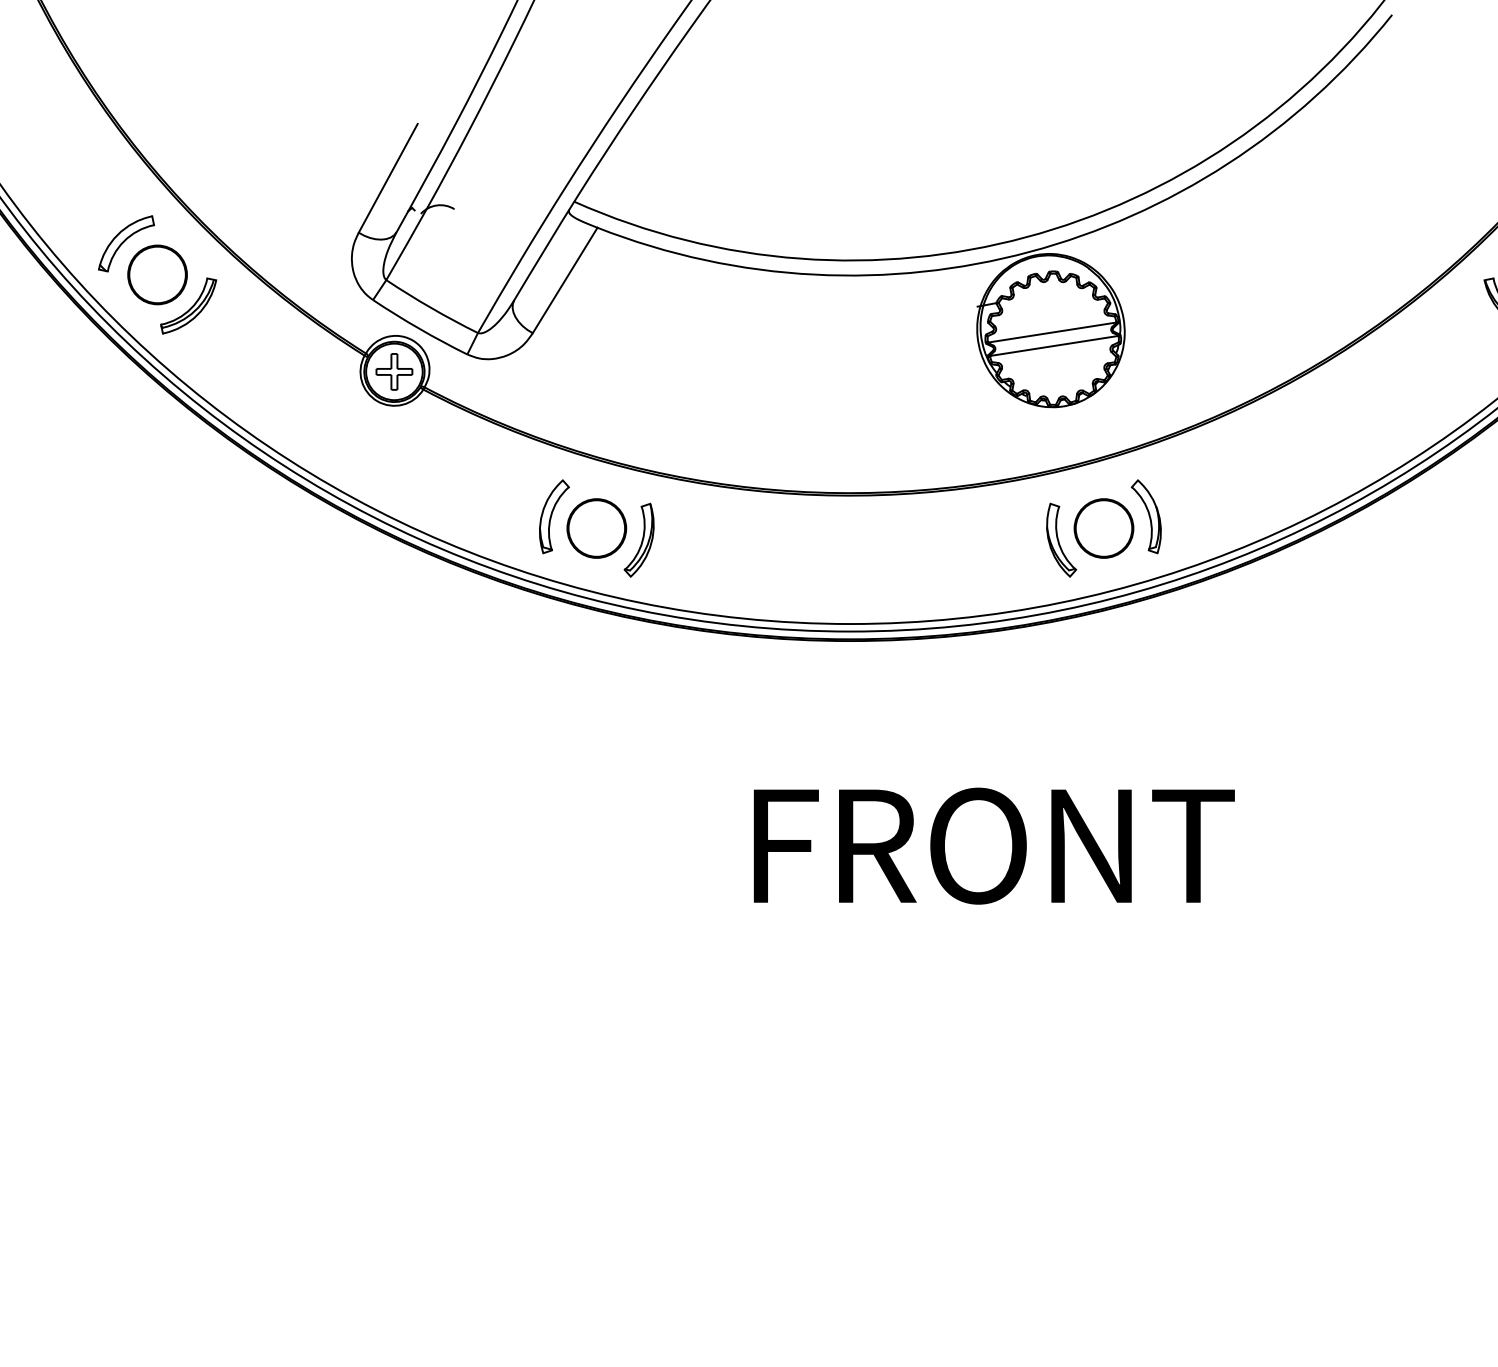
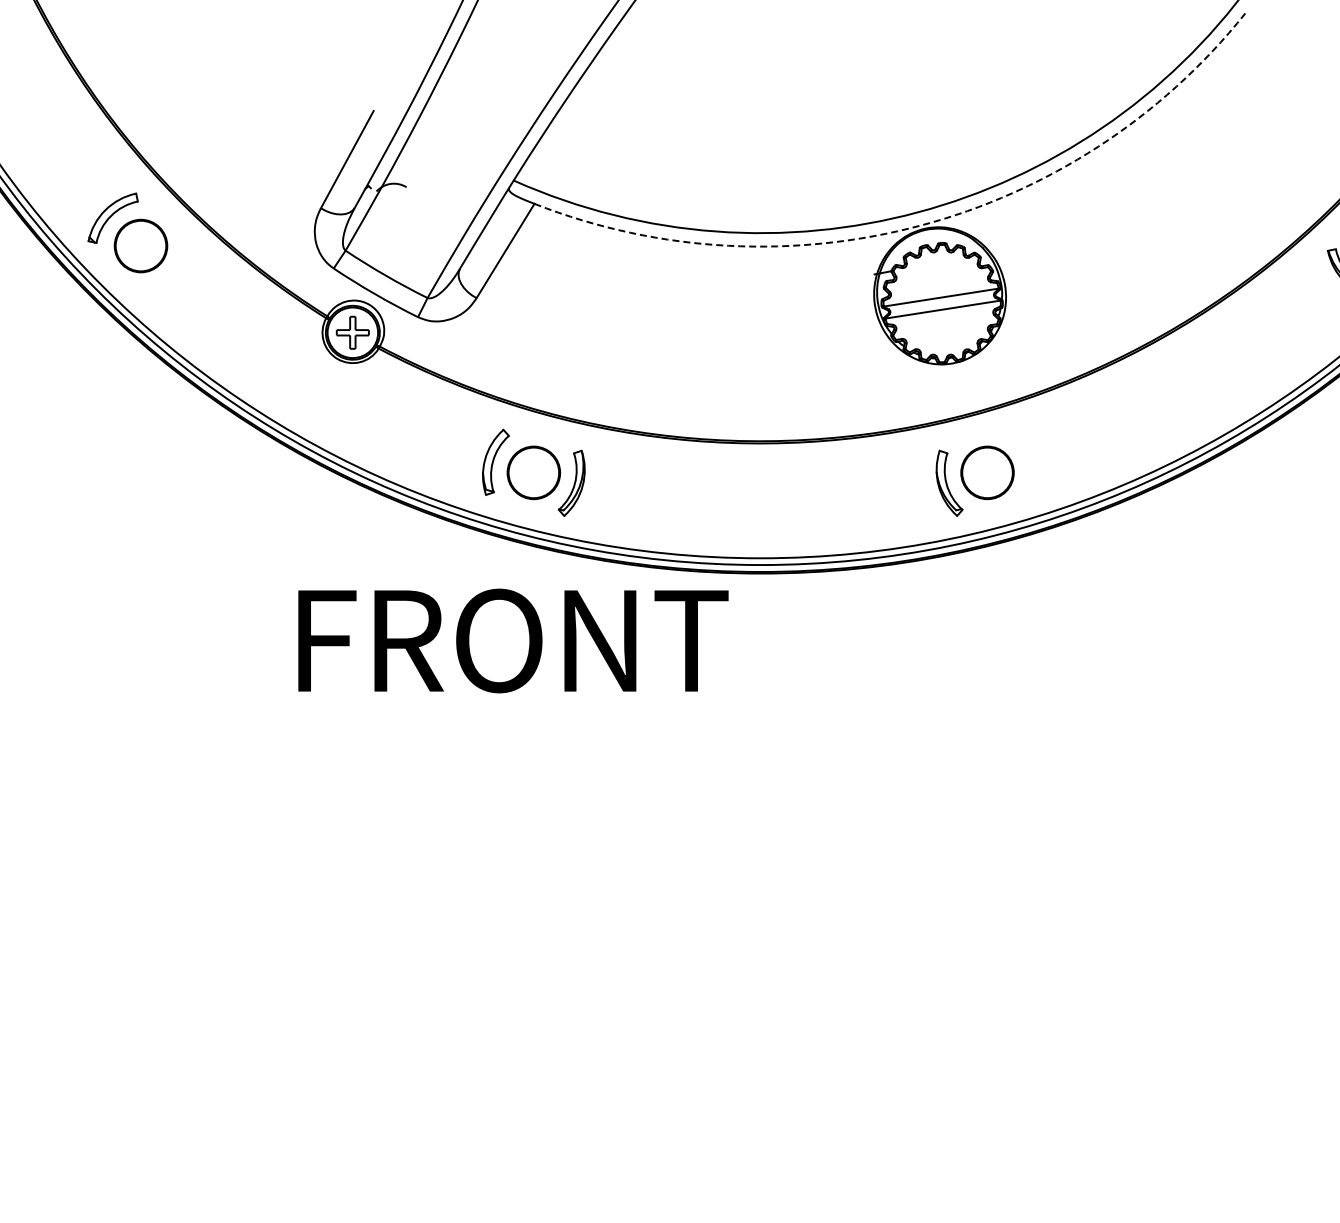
arc: (1030, 251) -> (921, 225), solid -> dashed
part: (188, 305) -> (168, 273), removed
part: (1146, 515) -> (1025, 461), removed
text: (994, 845) -> (513, 640), moved

